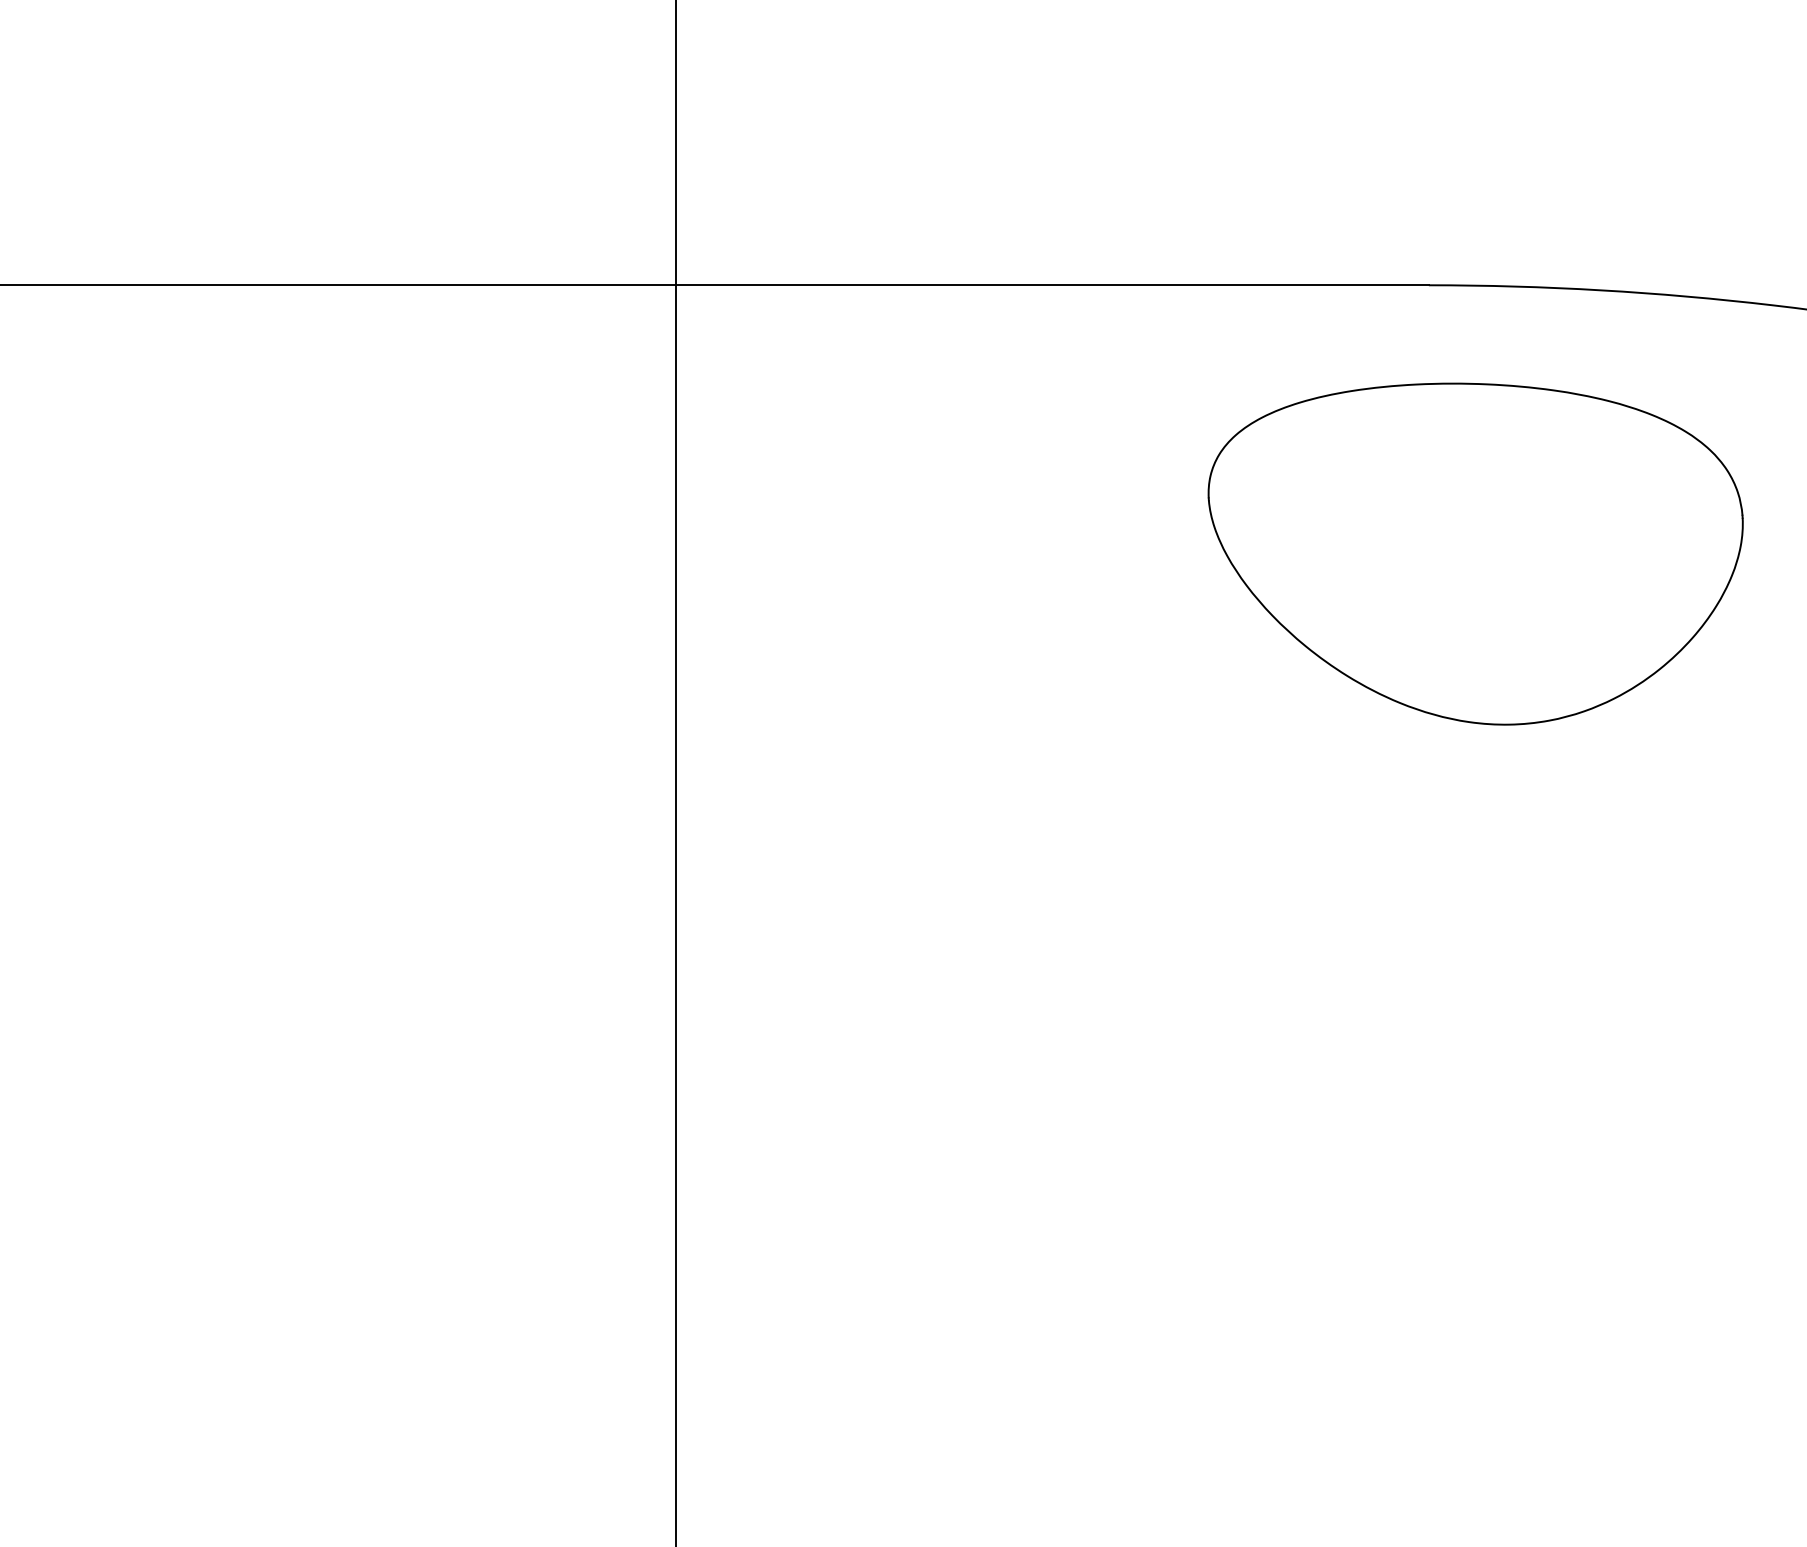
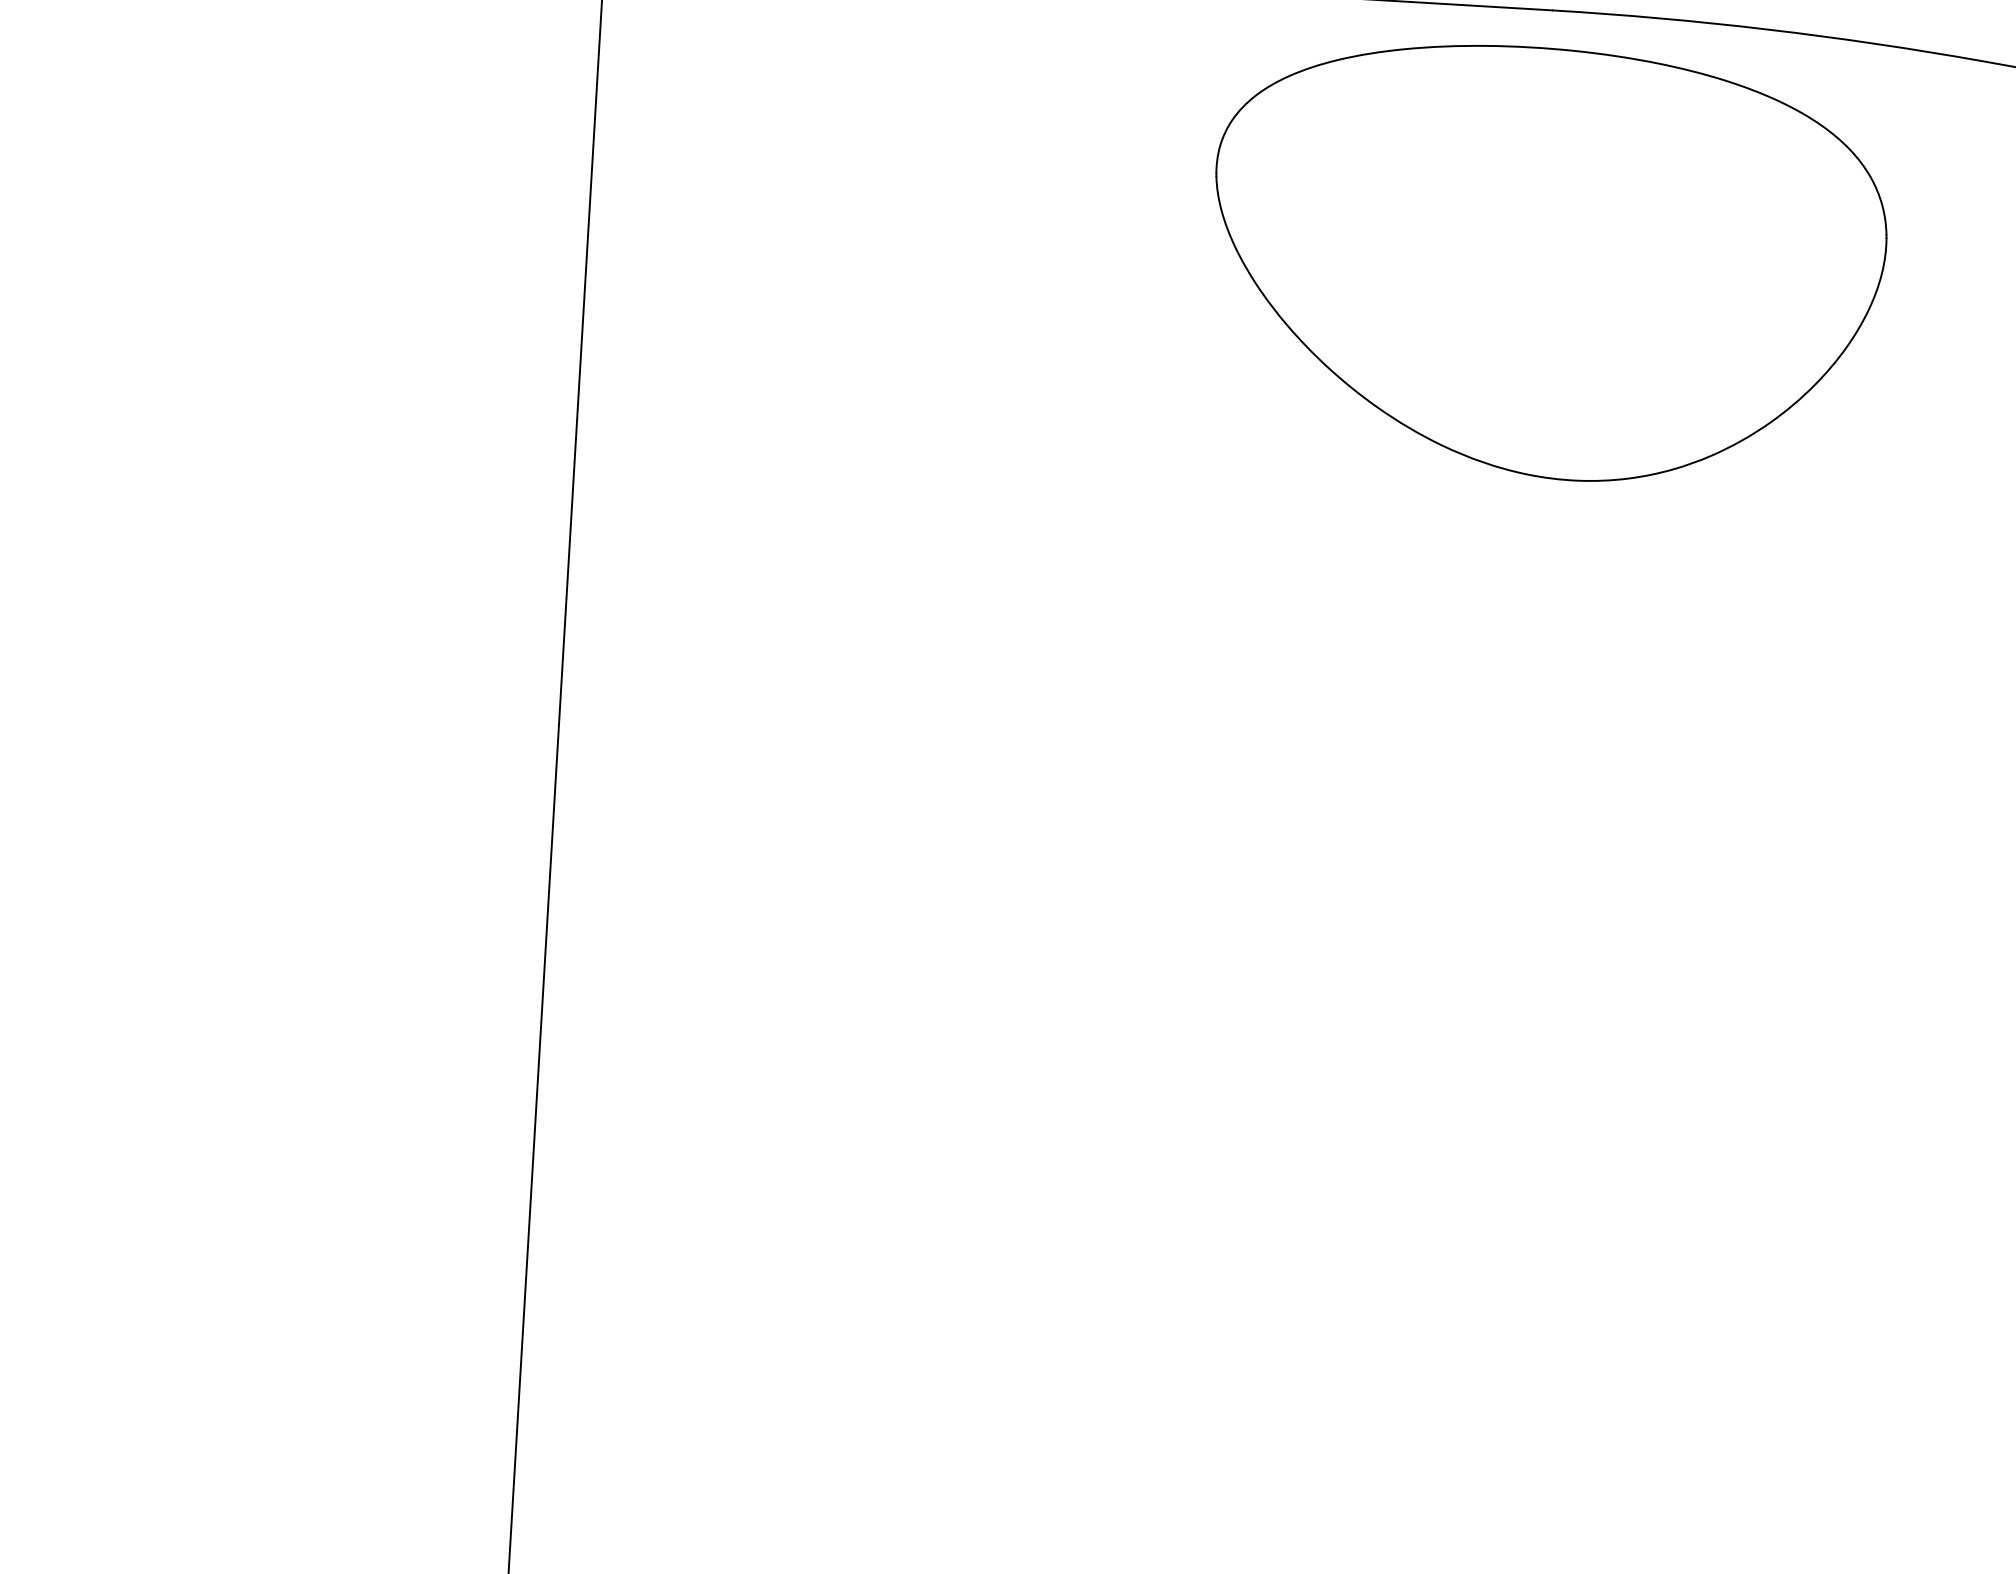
part: (1475, 553) -> (1547, 262), moved

